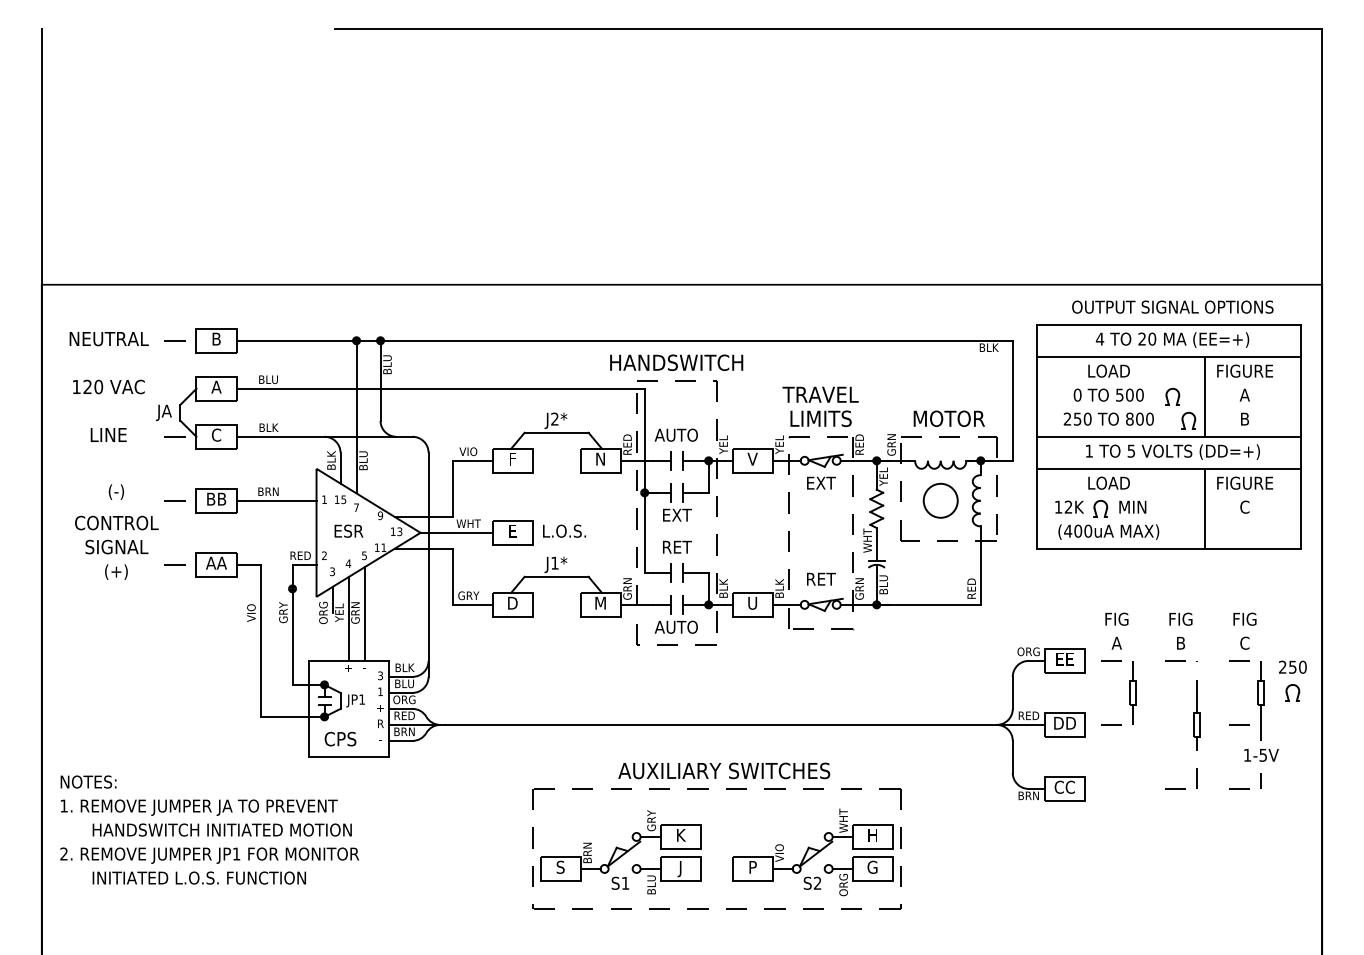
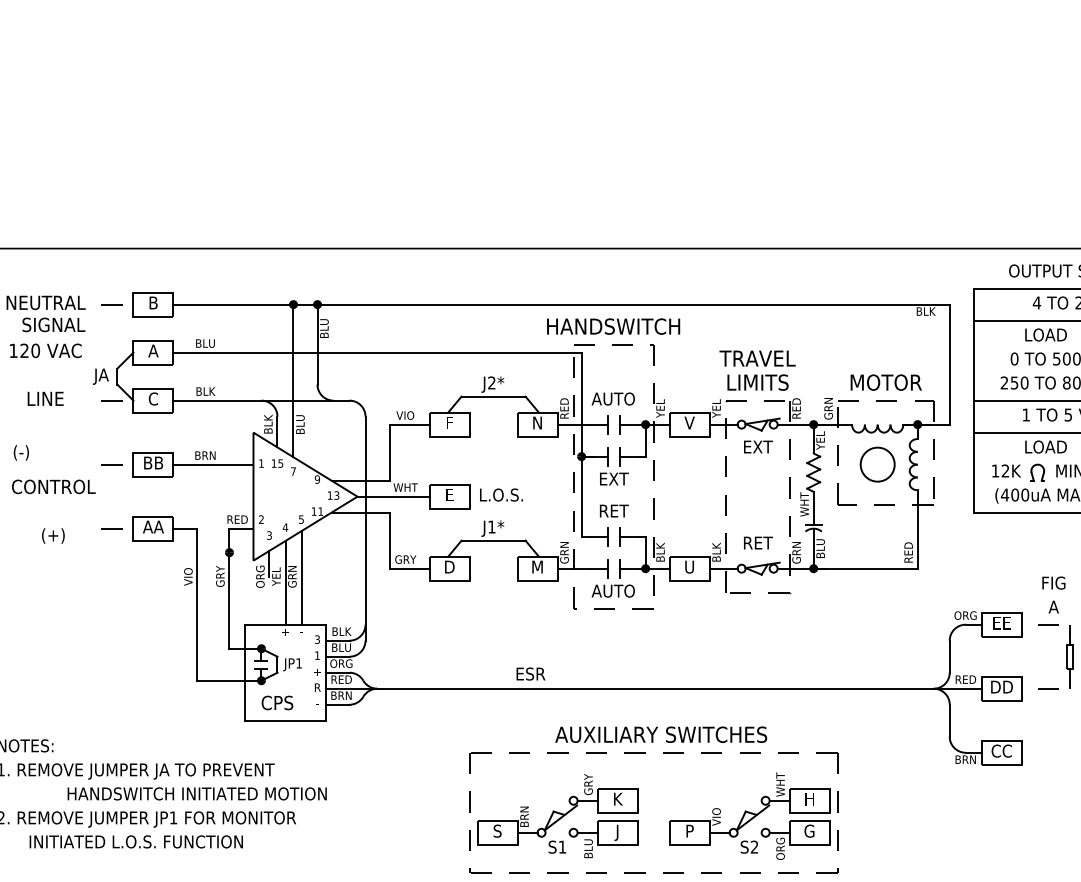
text: (115, 491) -> (20, 452), moved
text: (348, 530) -> (530, 673), moved
text: (116, 546) -> (53, 324), moved
text: (221, 829) -> (196, 793), moved

